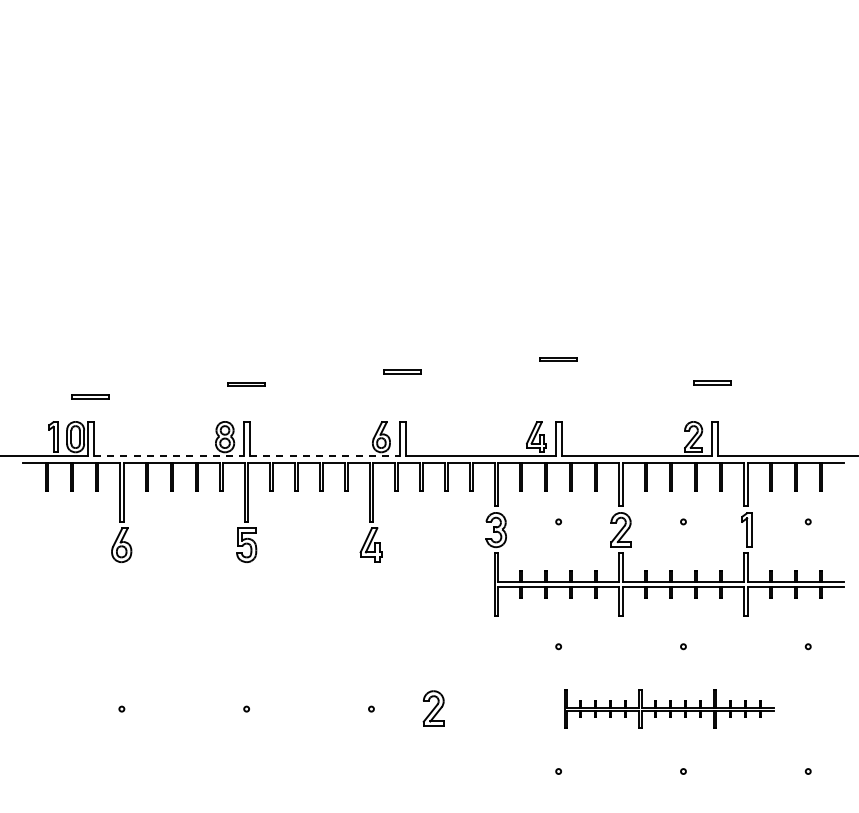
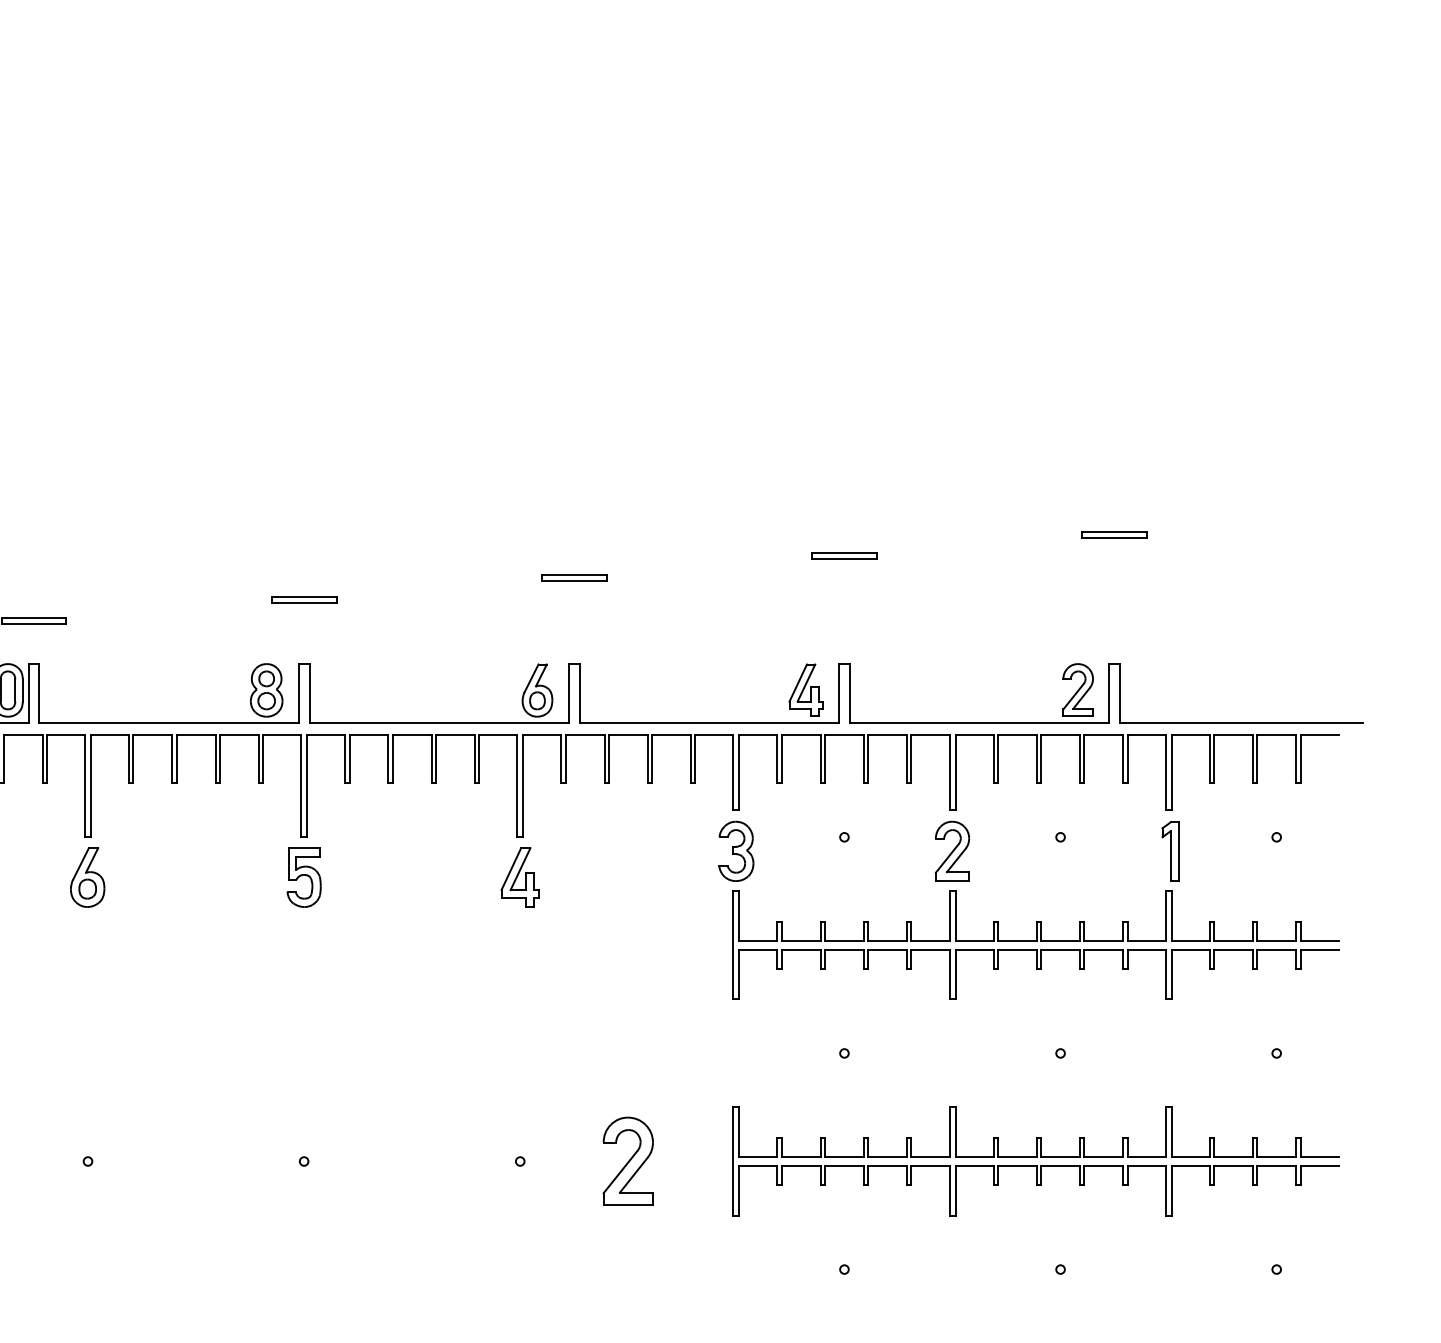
part: (712, 382) -> (1114, 533), moved
line: (168, 456) -> (168, 724), dashed -> solid
line: (324, 456) -> (438, 724), dashed -> solid
part: (433, 708) -> (627, 1160), size x1.43
part: (669, 708) -> (1036, 1160), size x1.67

